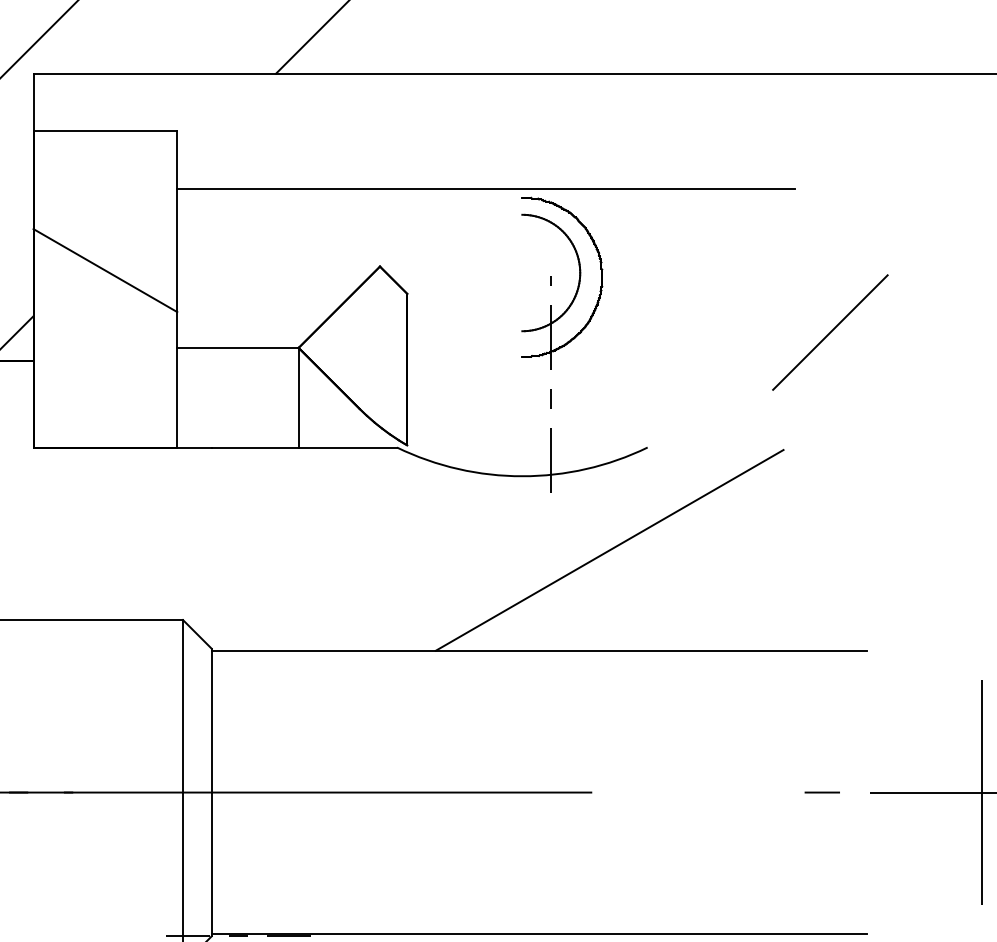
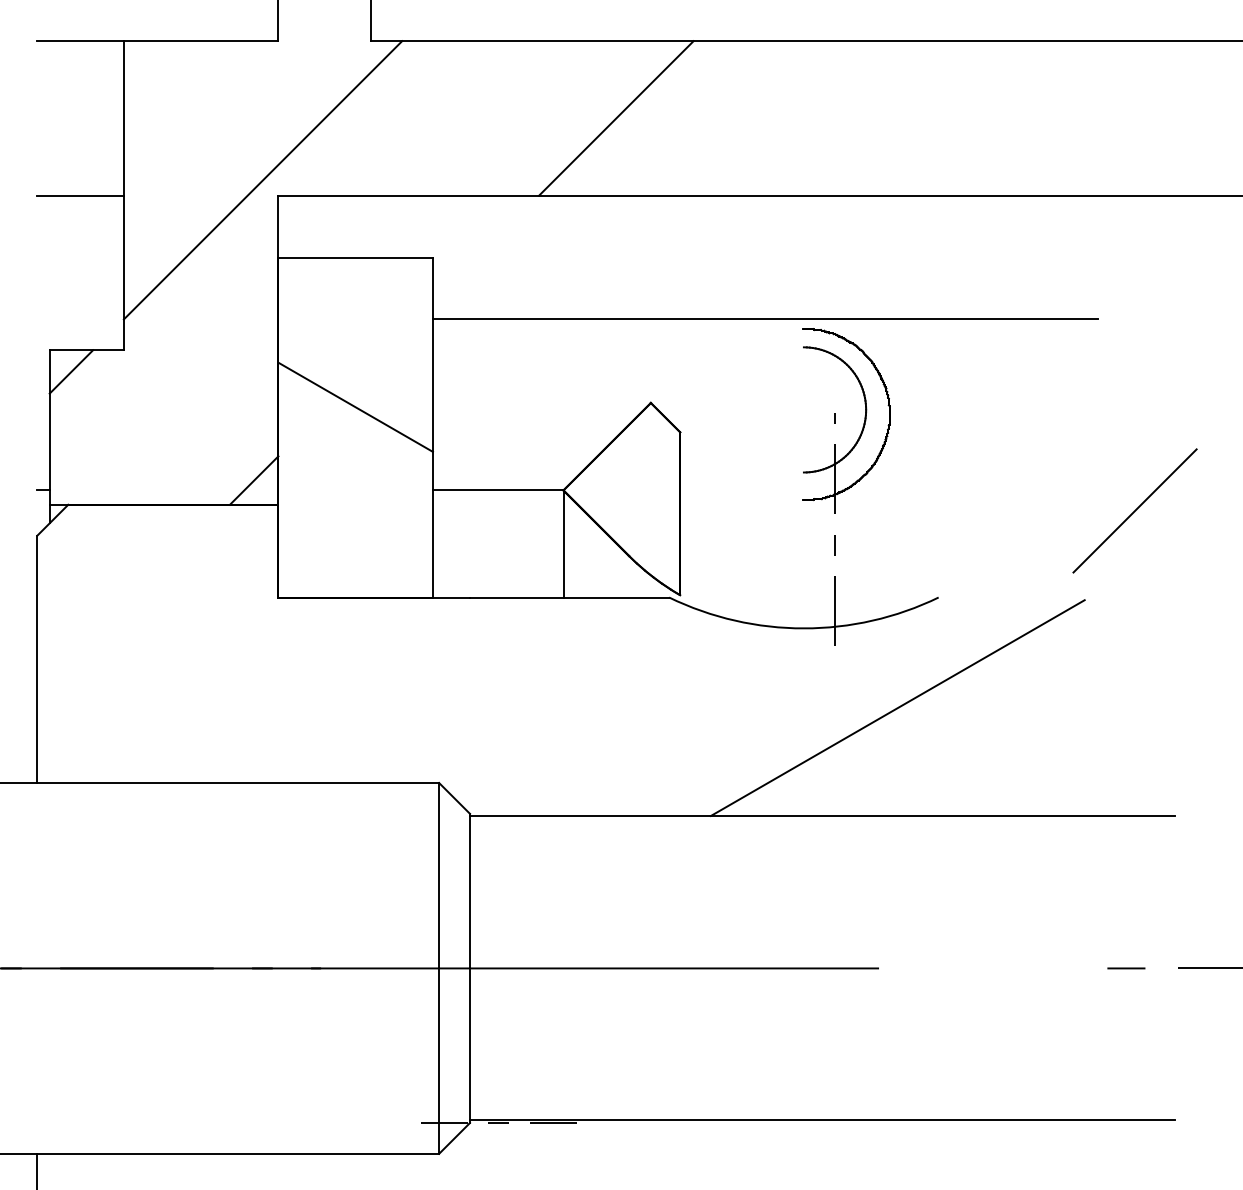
line: (829, 332) -> (1134, 510), moved

